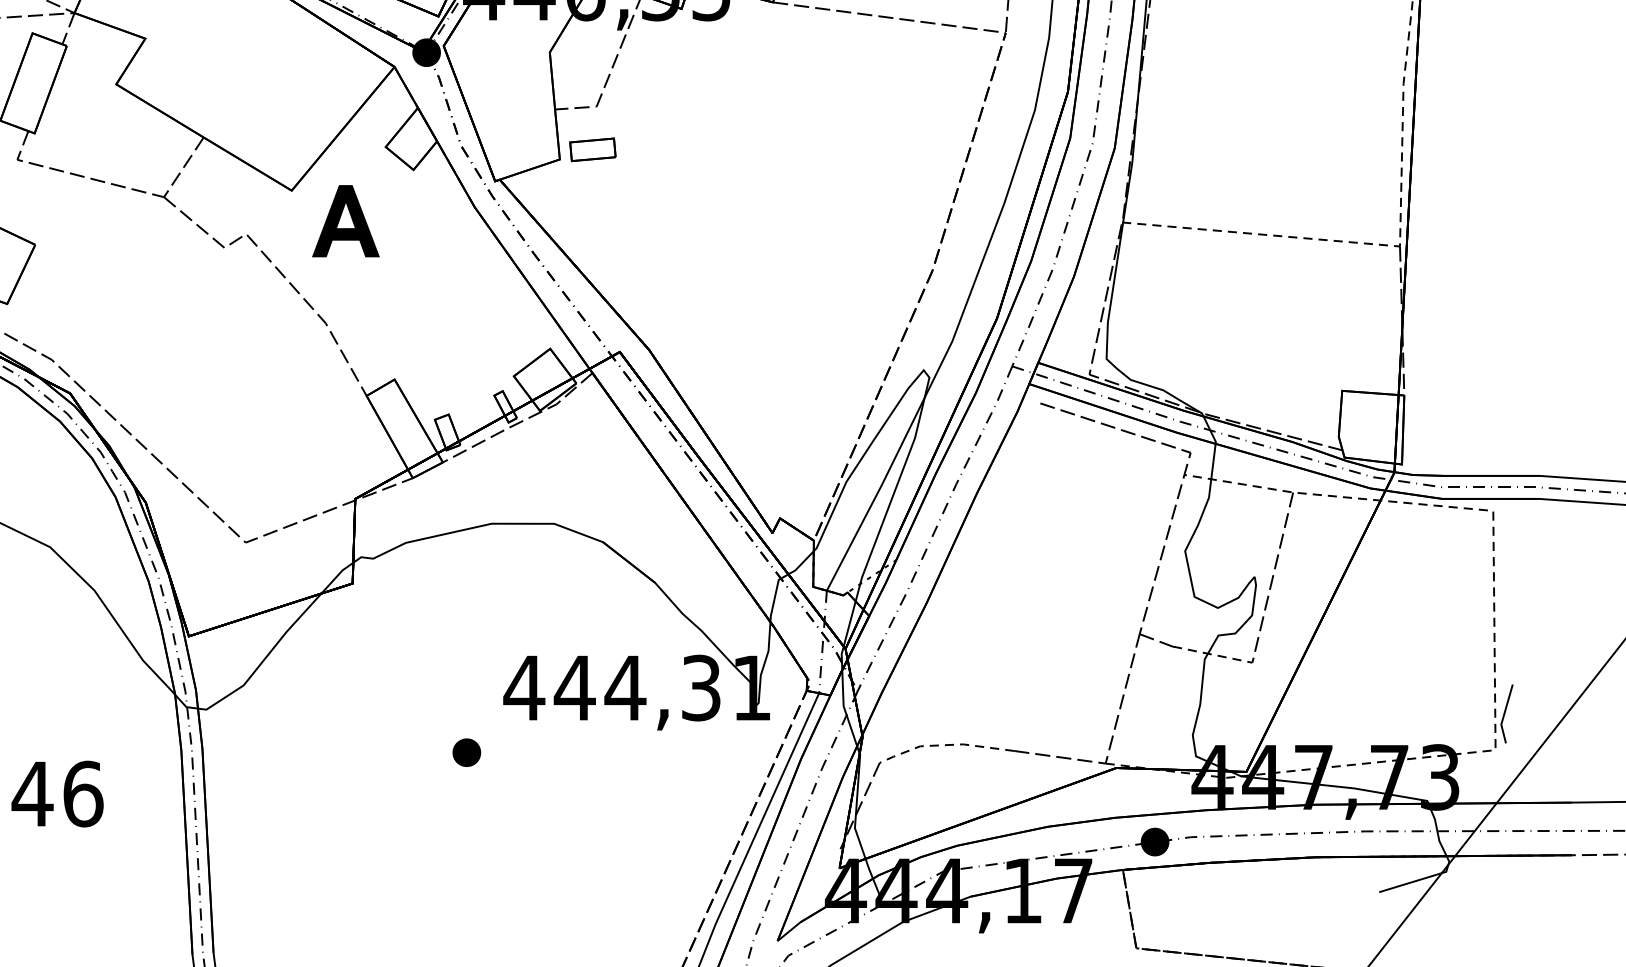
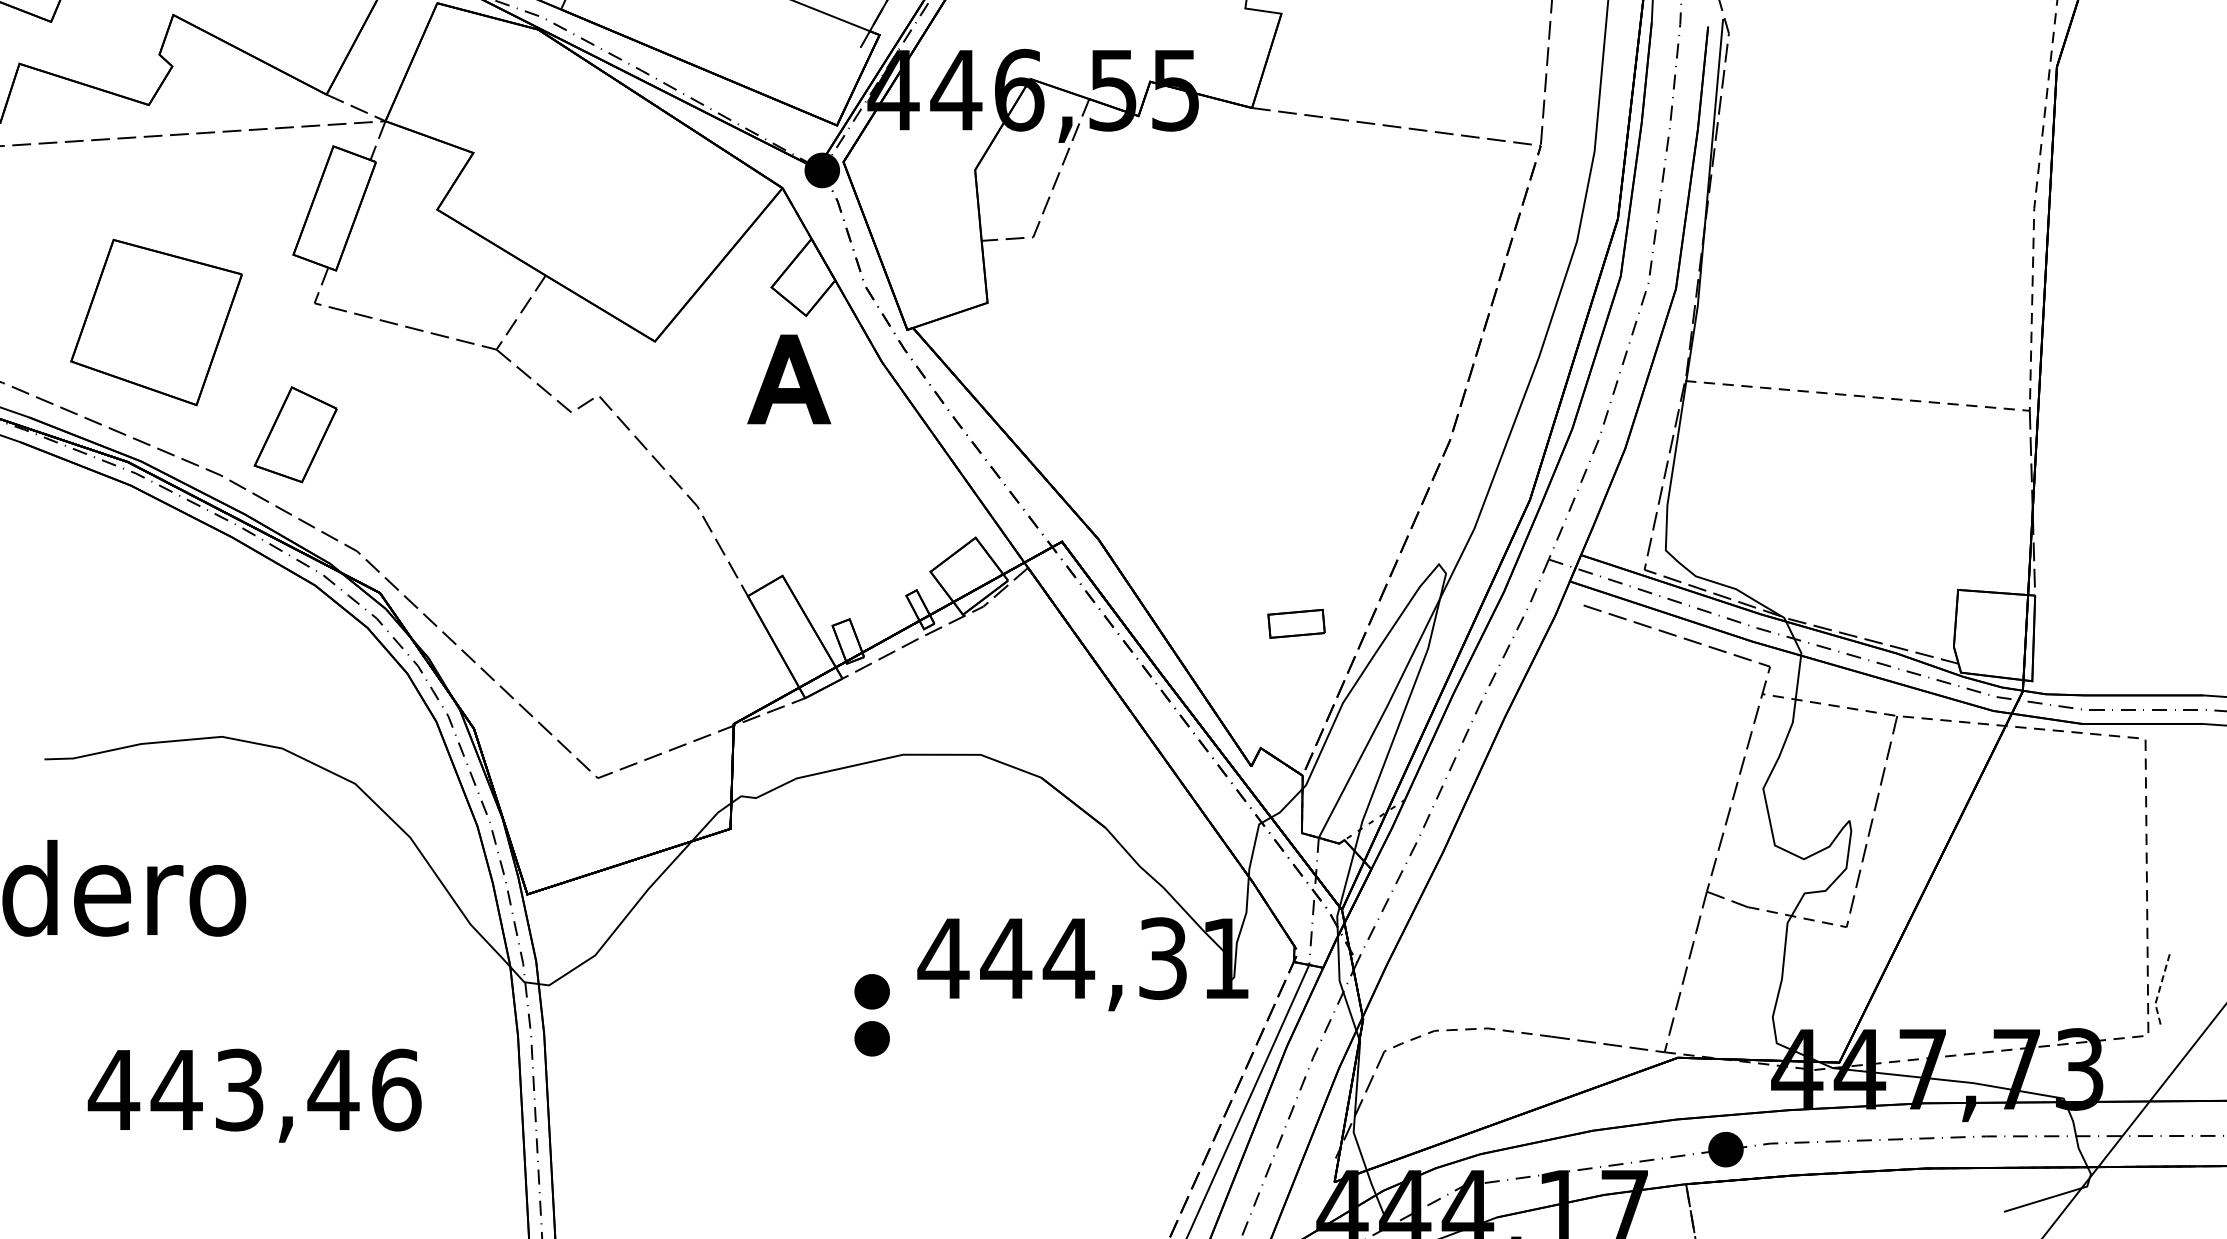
part: (592, 149) -> (1296, 623), moved
part: (346, 221) -> (789, 379), moved
part: (466, 714) -> (871, 991), added
line: (1504, 714) -> (2159, 991), solid -> dashed

